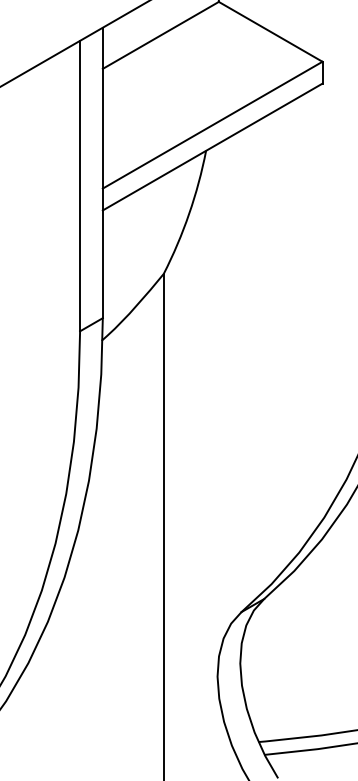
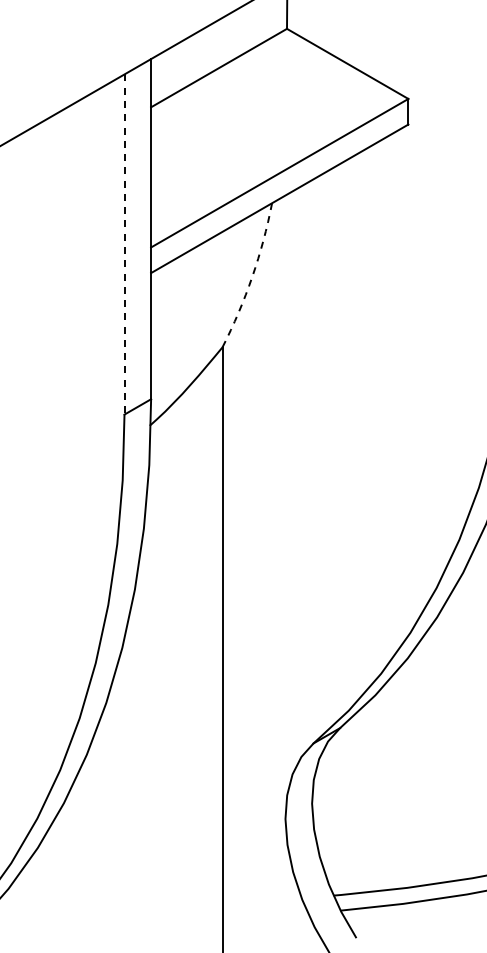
line: (80, 186) -> (124, 245), solid -> dashed
arc: (189, 214) -> (252, 277), solid -> dashed

